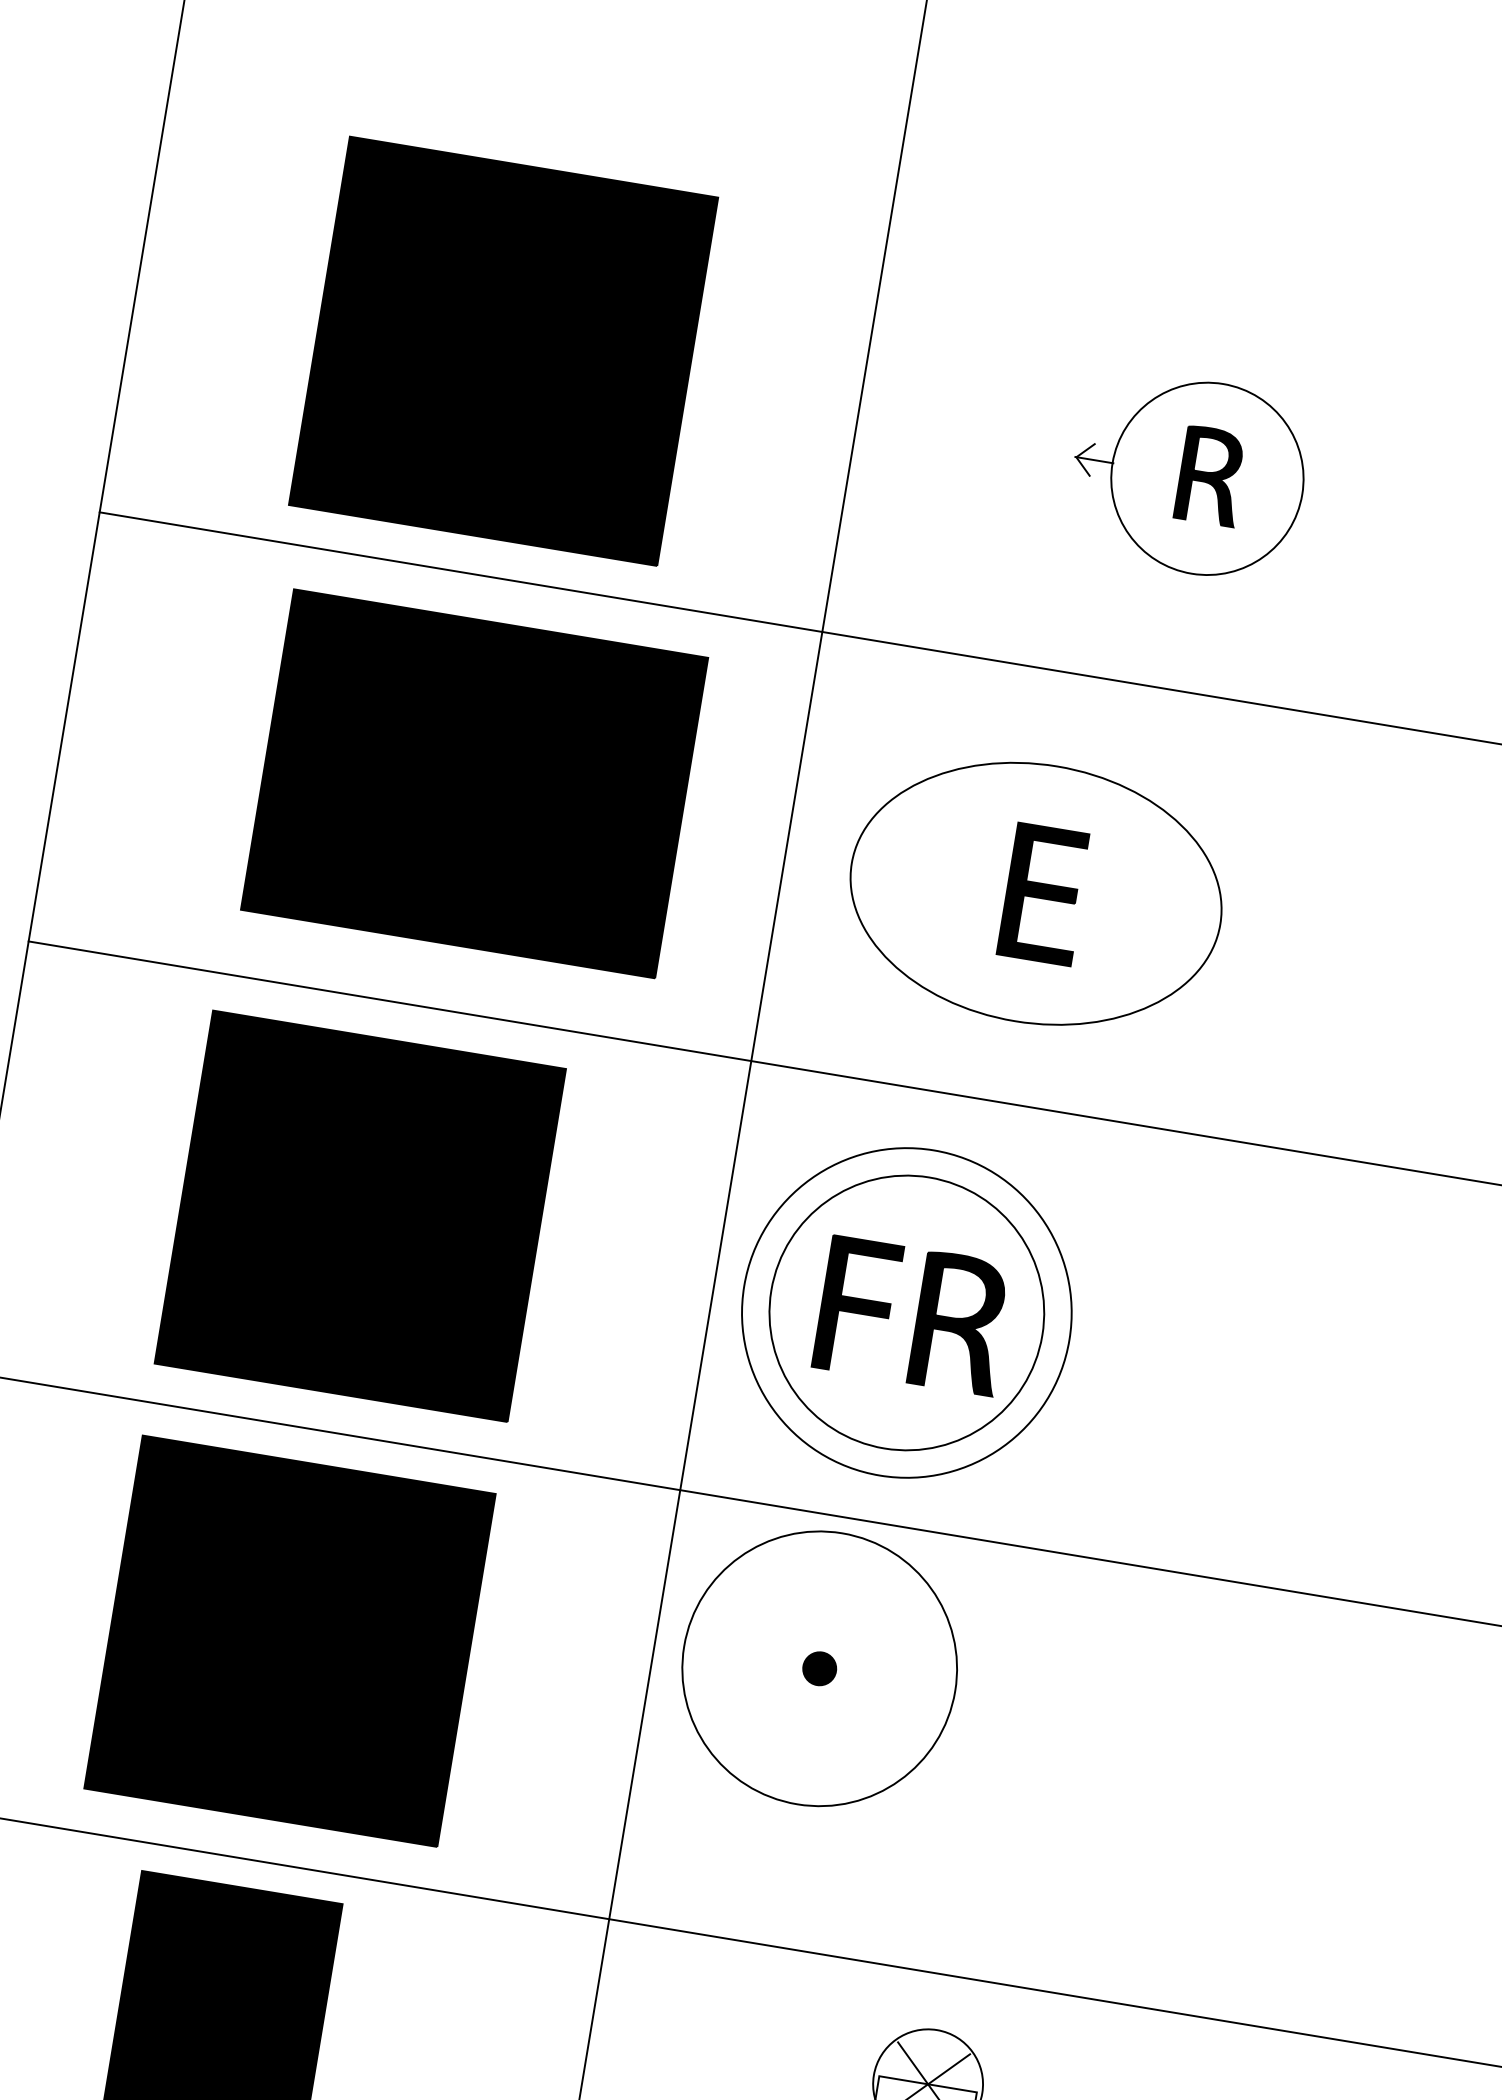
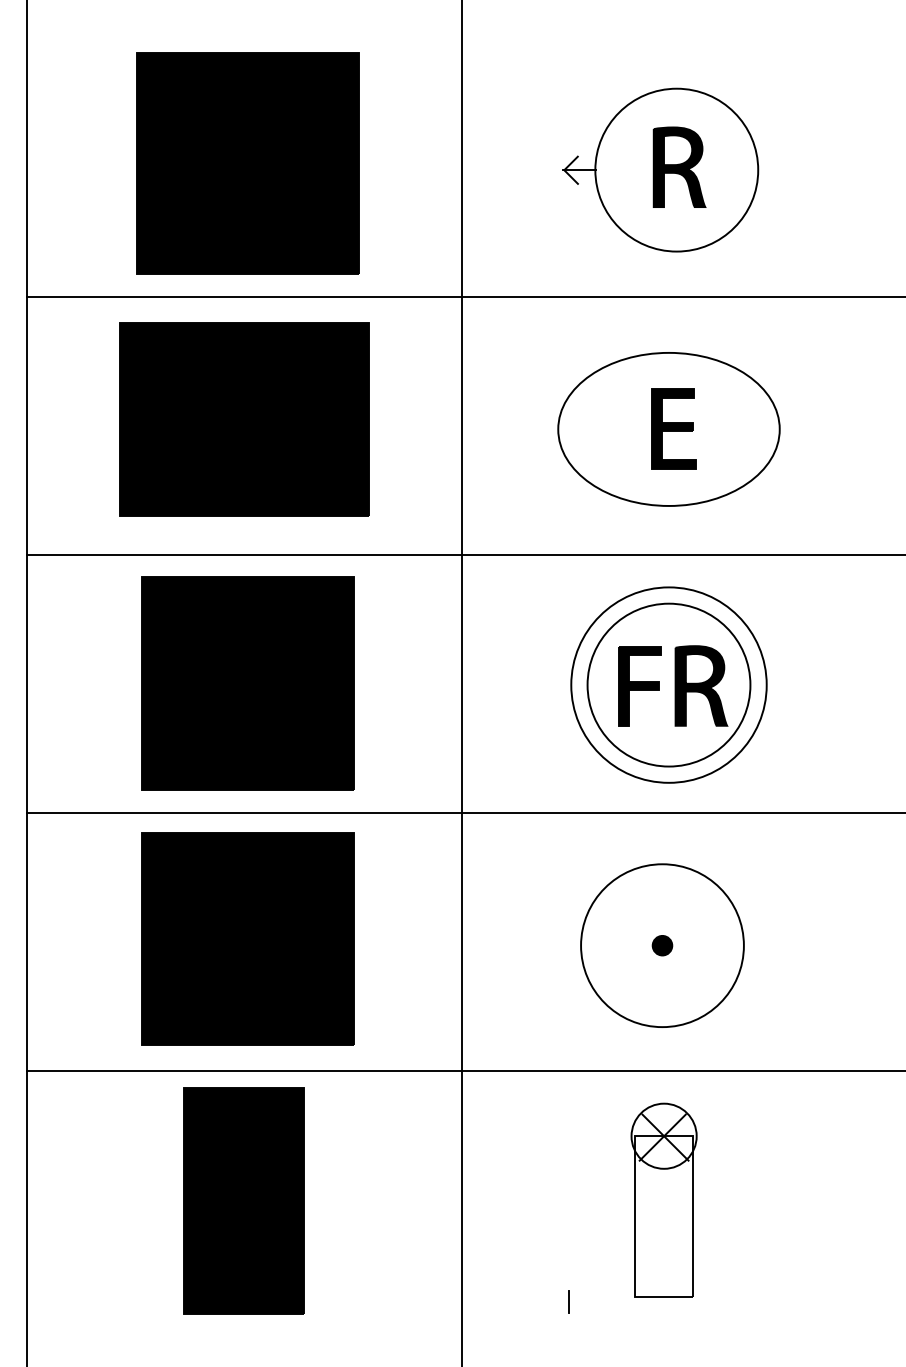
part: (1188, 474) -> (660, 169), size x1.43
part: (473, 783) -> (244, 419), moved
part: (1035, 893) -> (668, 429), moved
part: (906, 1311) -> (668, 684), moved
part: (819, 1668) -> (662, 945), moved

